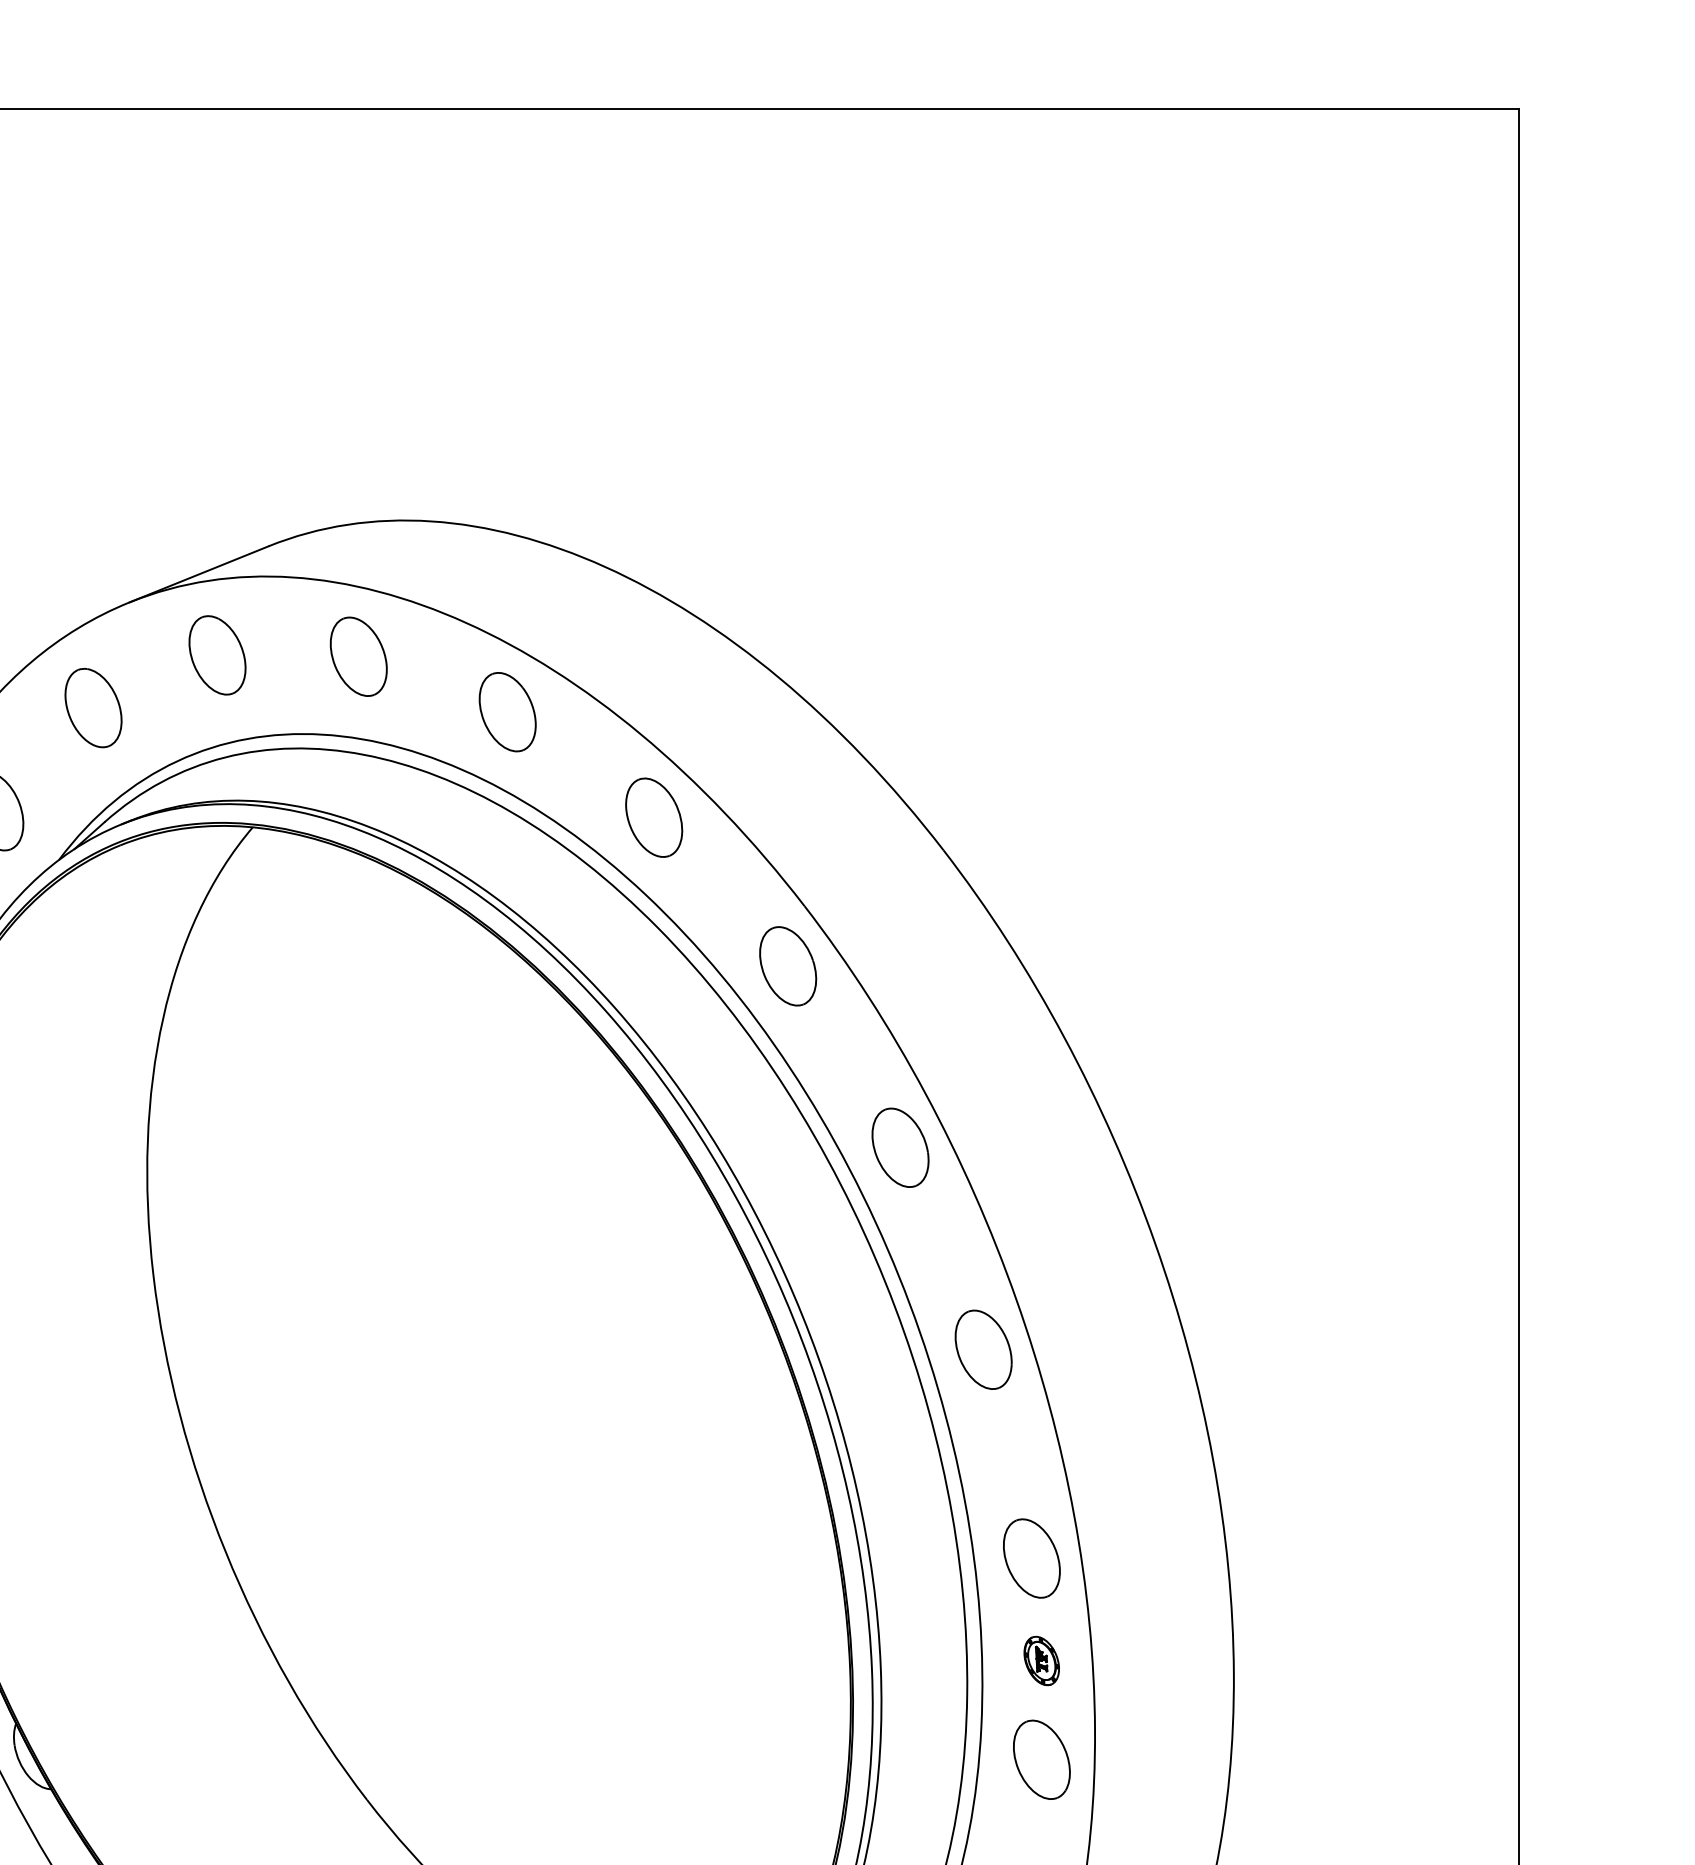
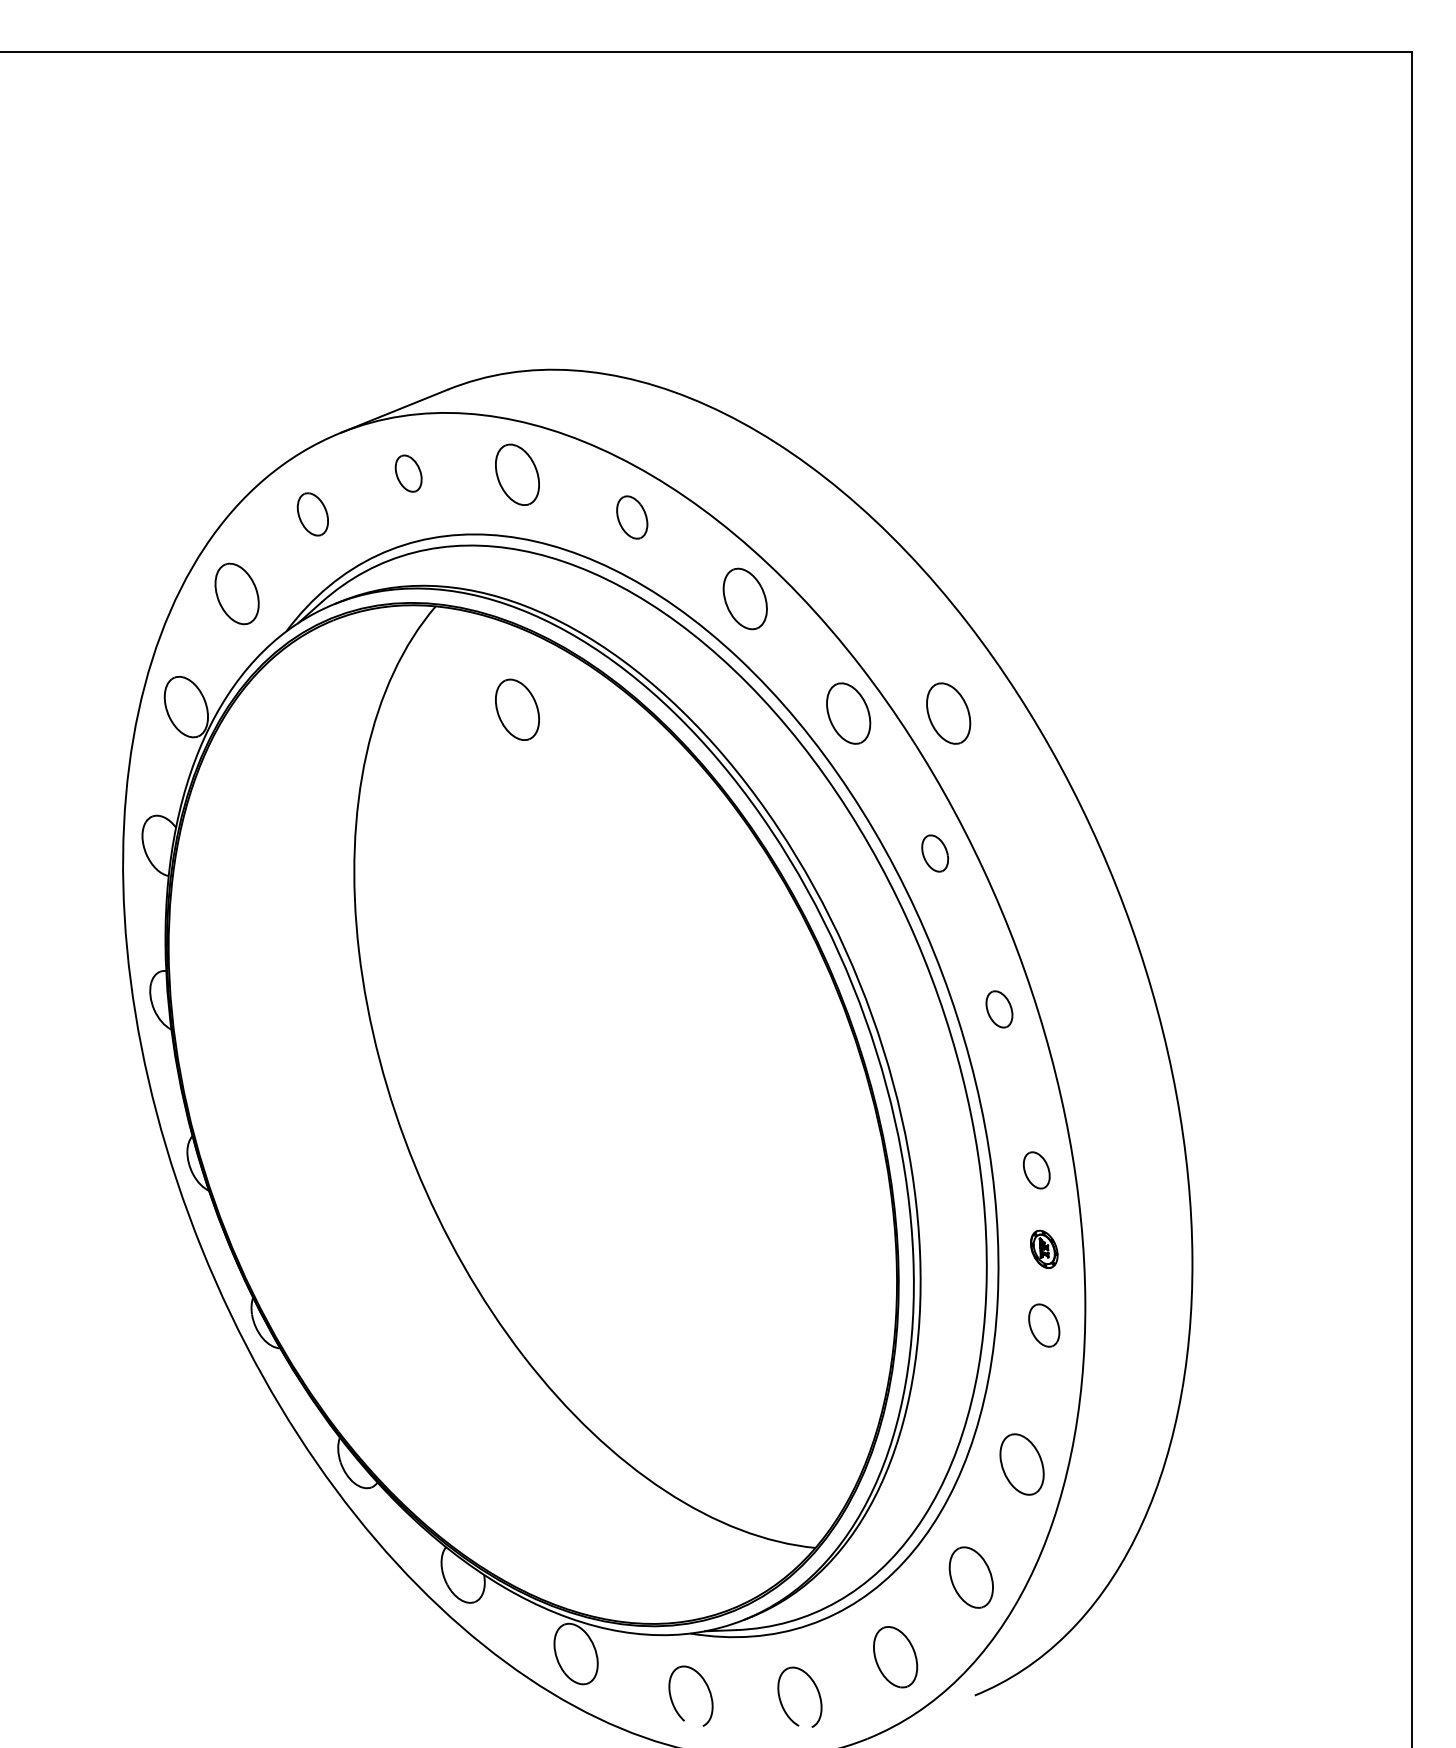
part: (217, 655) -> (408, 473), size x0.6
part: (93, 708) -> (312, 514), size x0.7
part: (506, 712) -> (631, 517), size x0.7
part: (358, 961) -> (517, 709), added
part: (917, 966) -> (948, 713), added
part: (899, 1147) -> (934, 853), size x0.6
part: (983, 1349) -> (999, 1009), size x0.6
part: (1031, 1558) -> (1036, 1170), size x0.6
part: (1040, 1759) -> (1043, 1325), size x0.7

